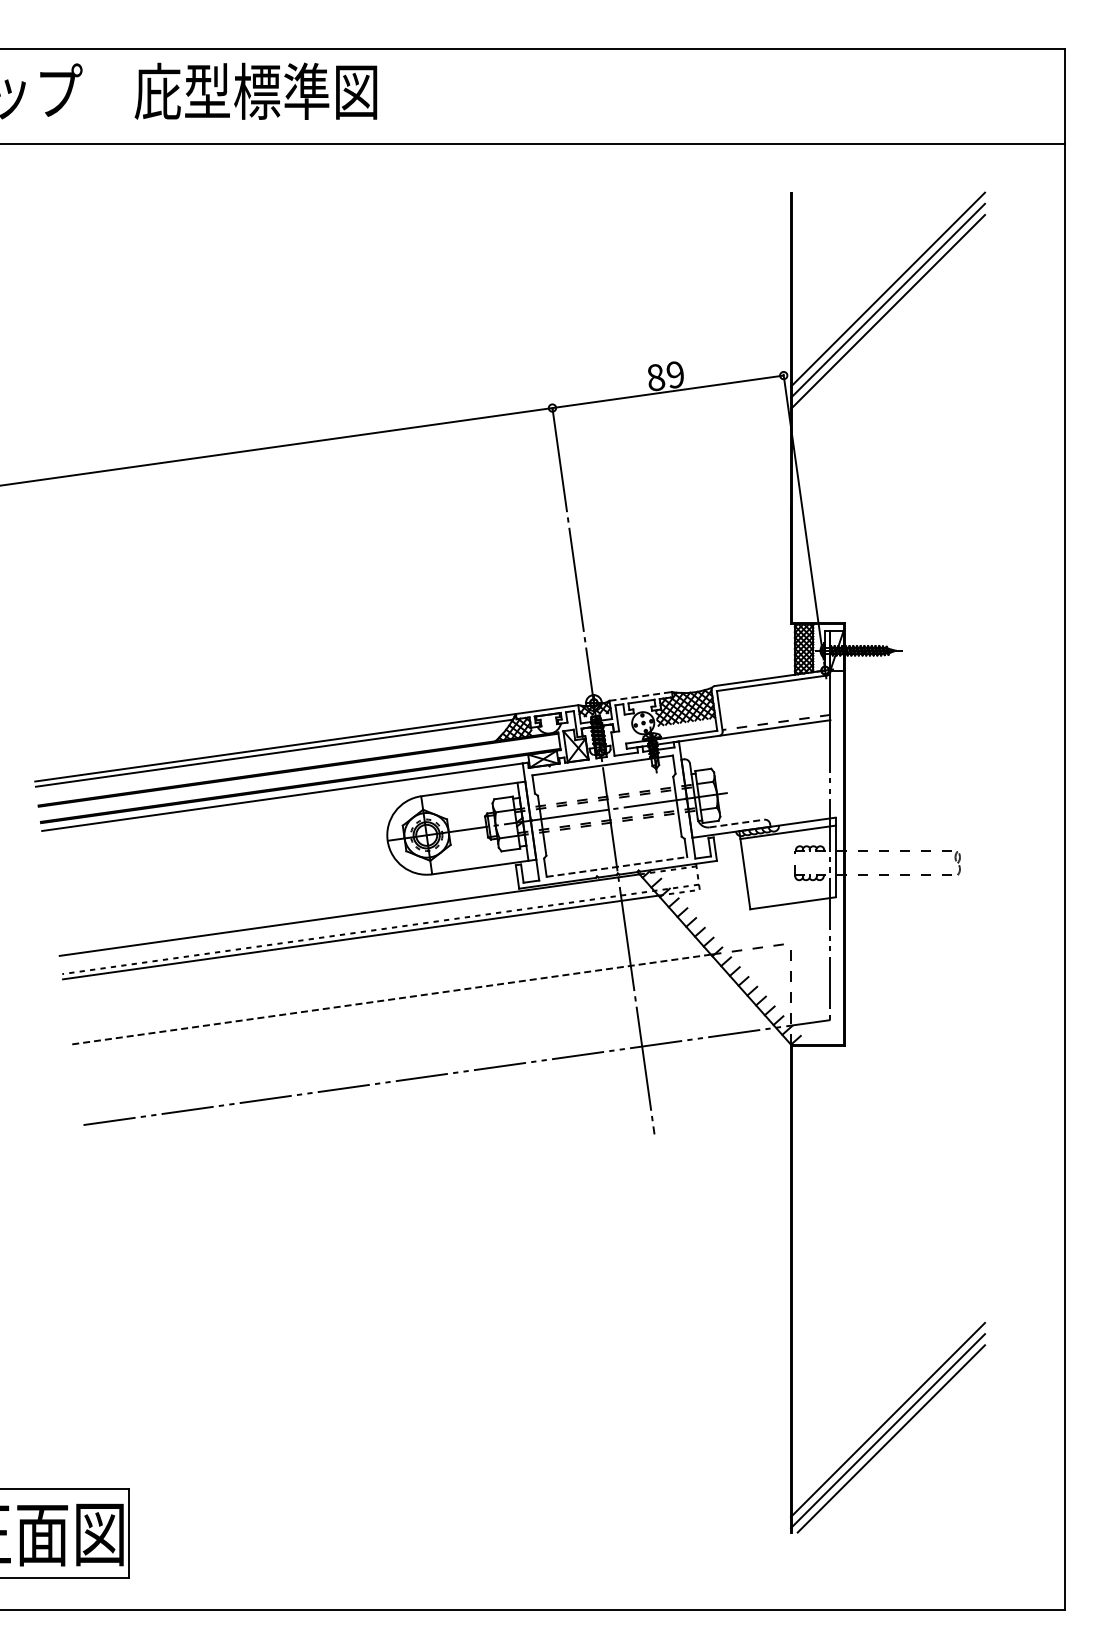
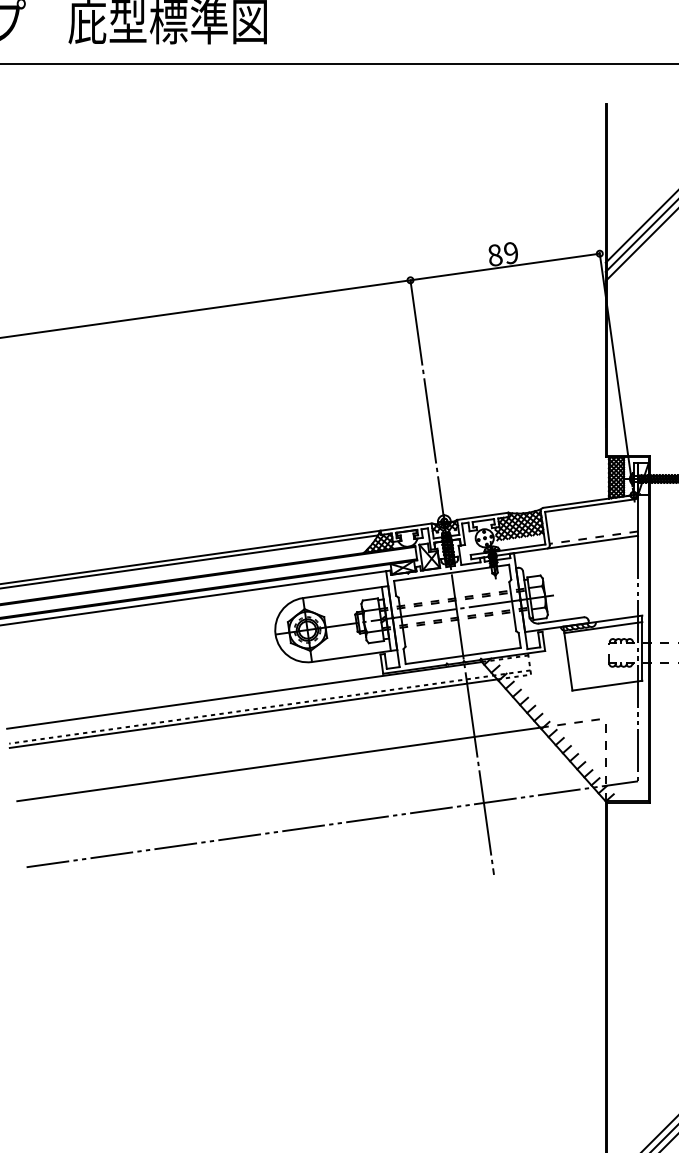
line: (640, 696) -> (482, 516), dashed -> solid
line: (736, 823) -> (561, 620), dashed -> solid
line: (616, 866) -> (462, 655), dashed -> solid
line: (391, 999) -> (278, 764), dashed -> solid

